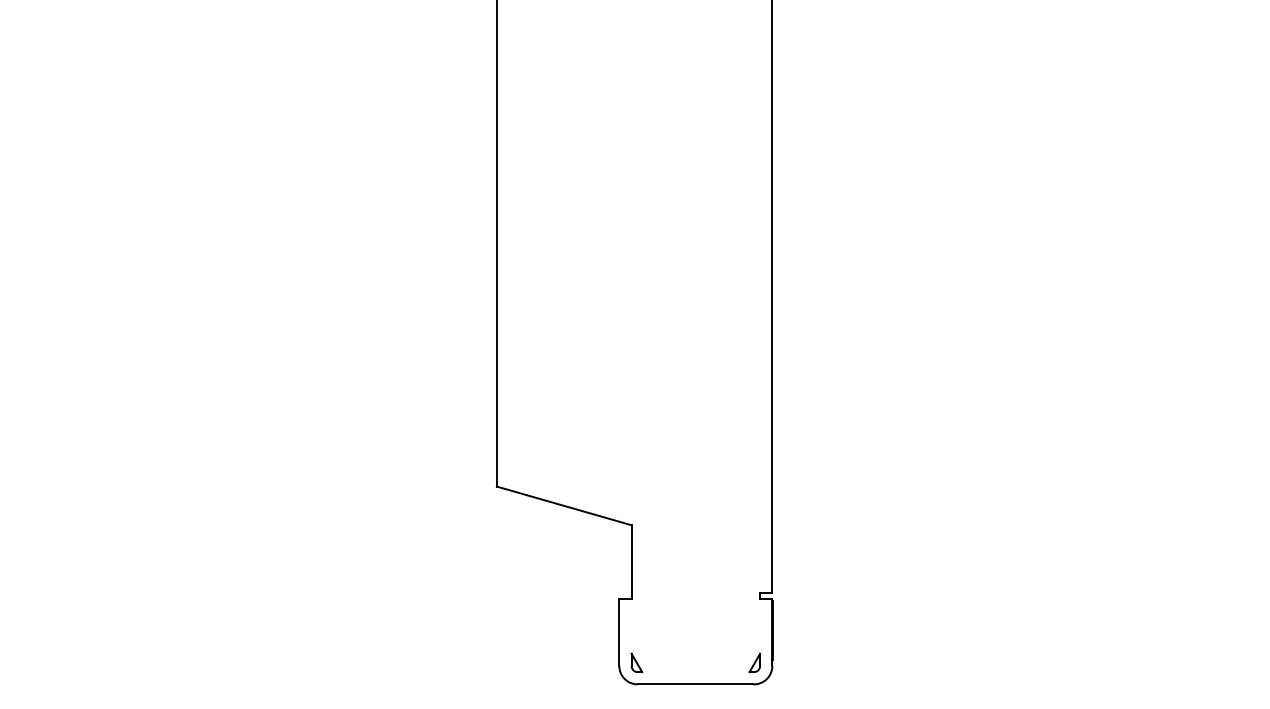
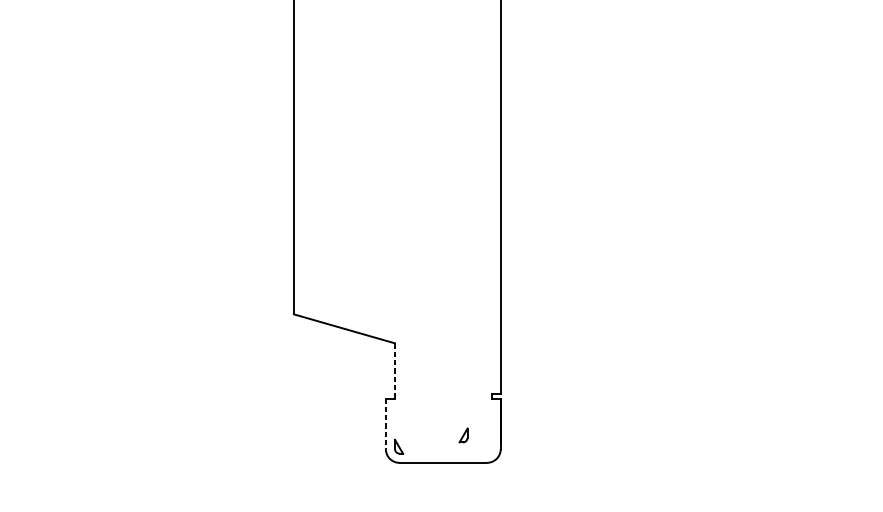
line: (631, 561) -> (395, 370), solid -> dashed
line: (619, 632) -> (385, 423), solid -> dashed
part: (754, 662) -> (463, 435), moved

